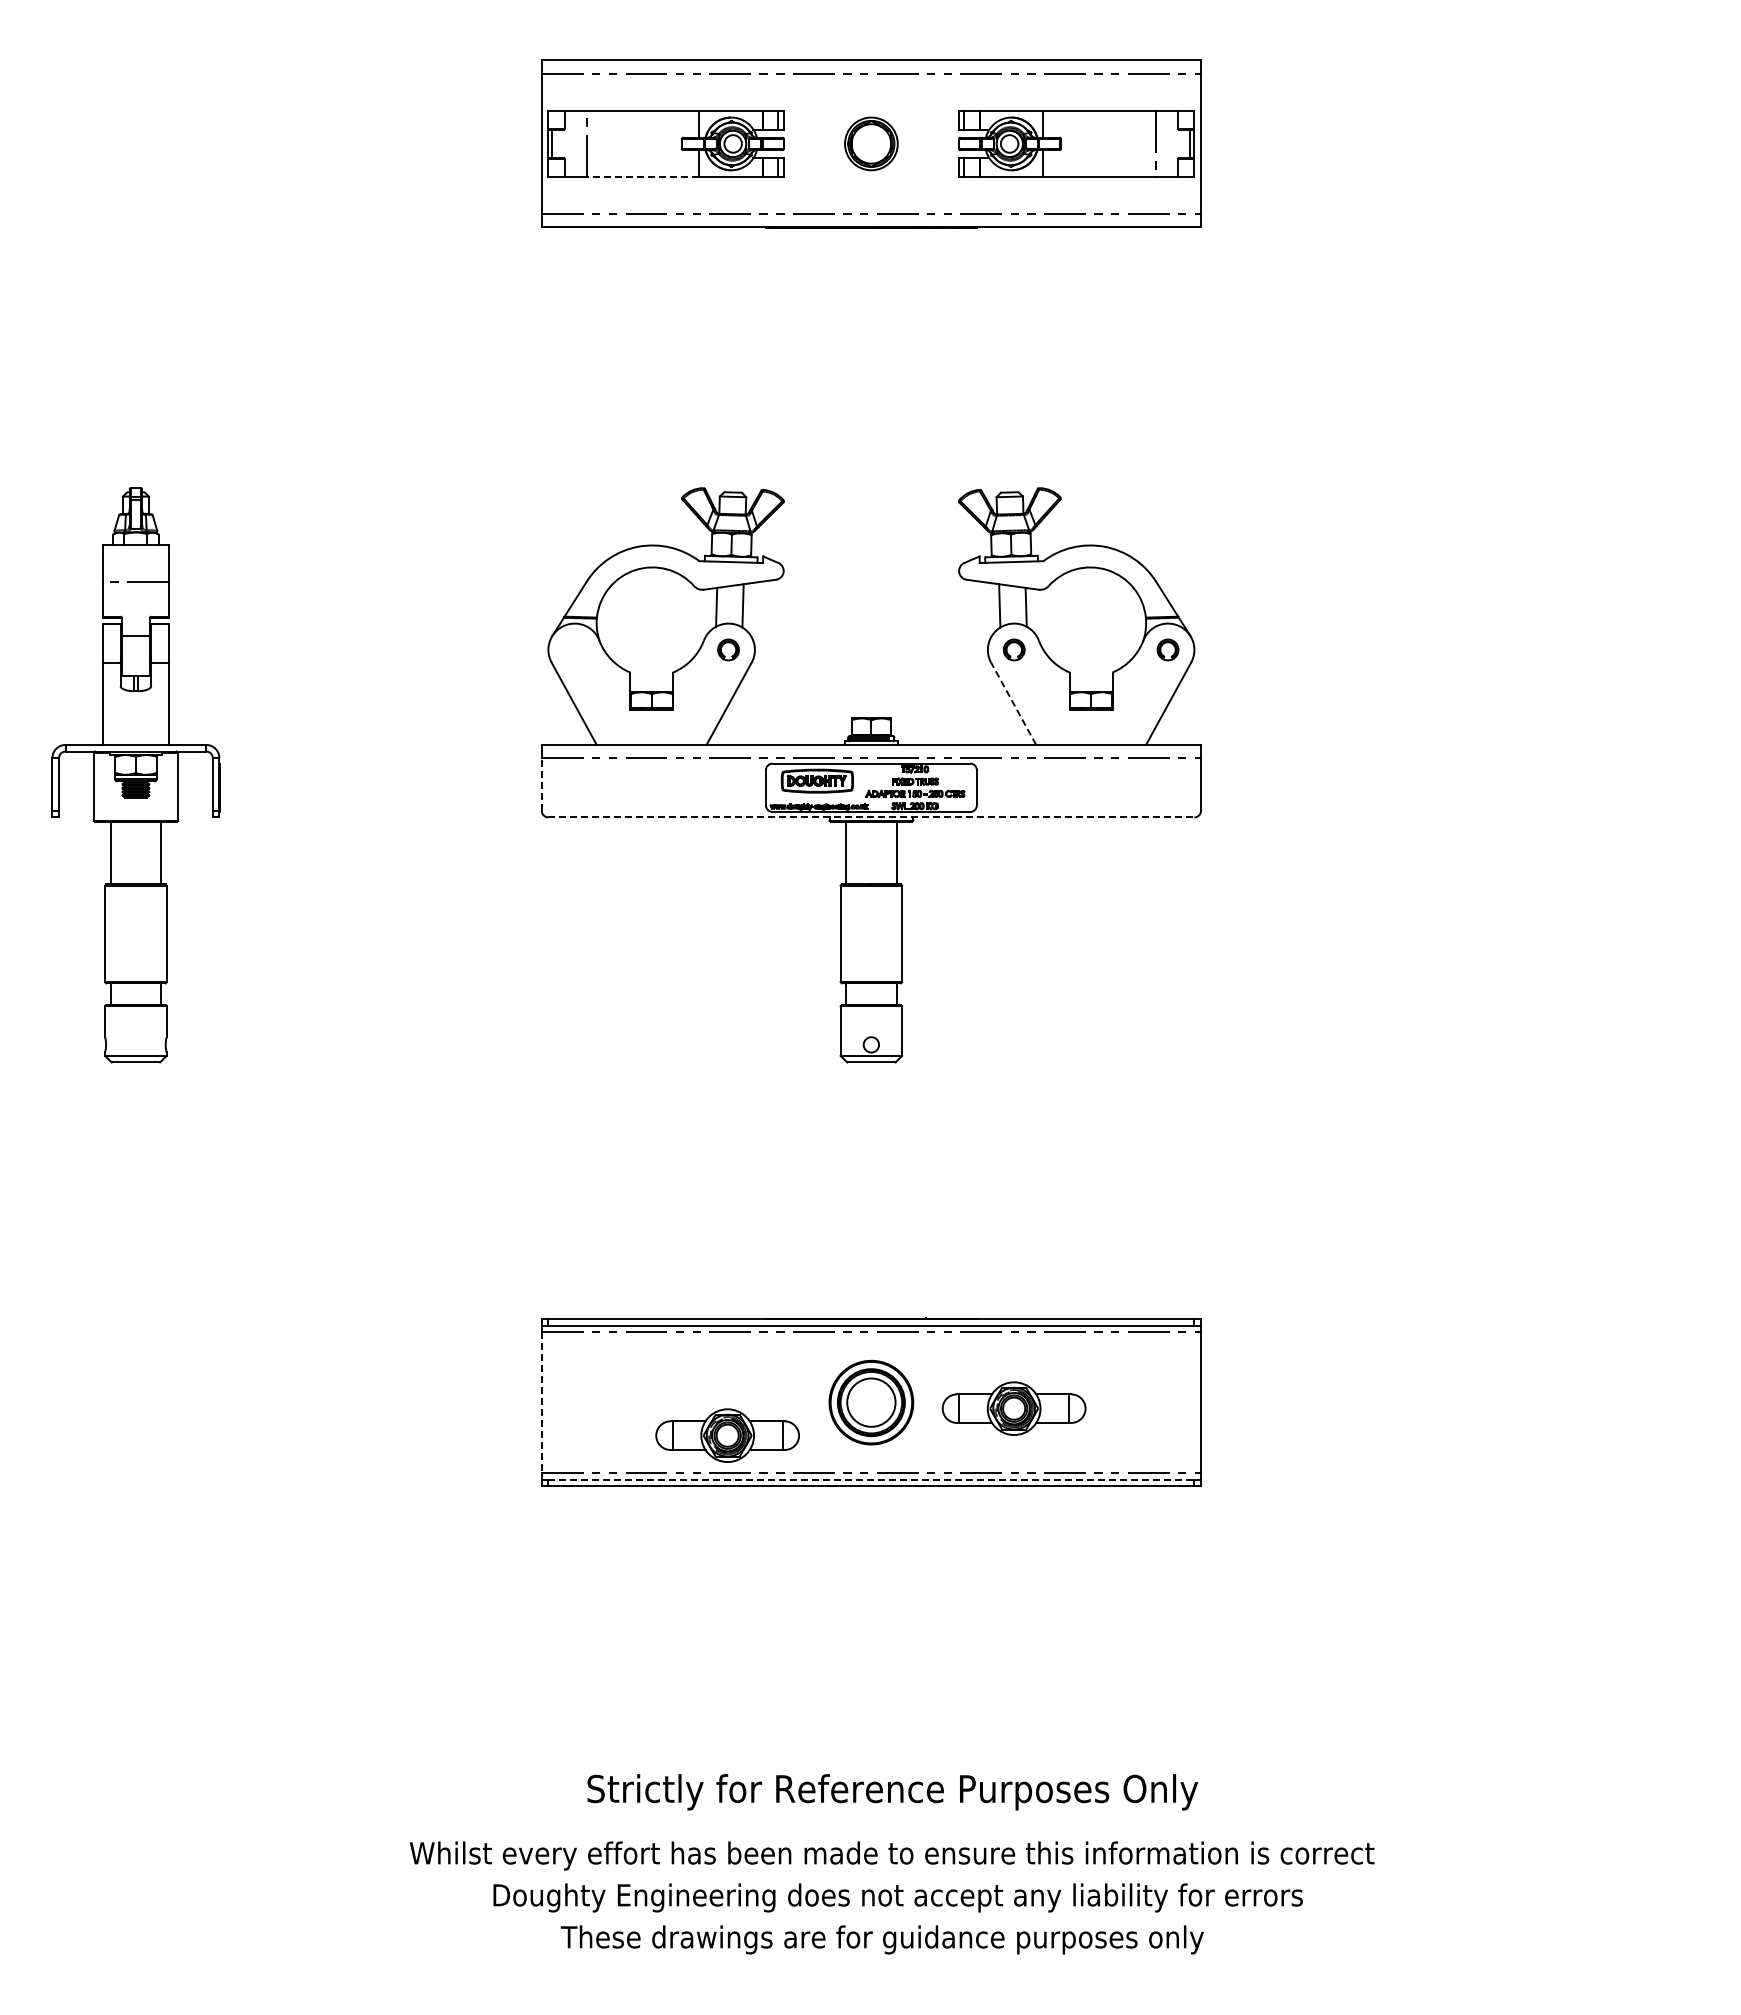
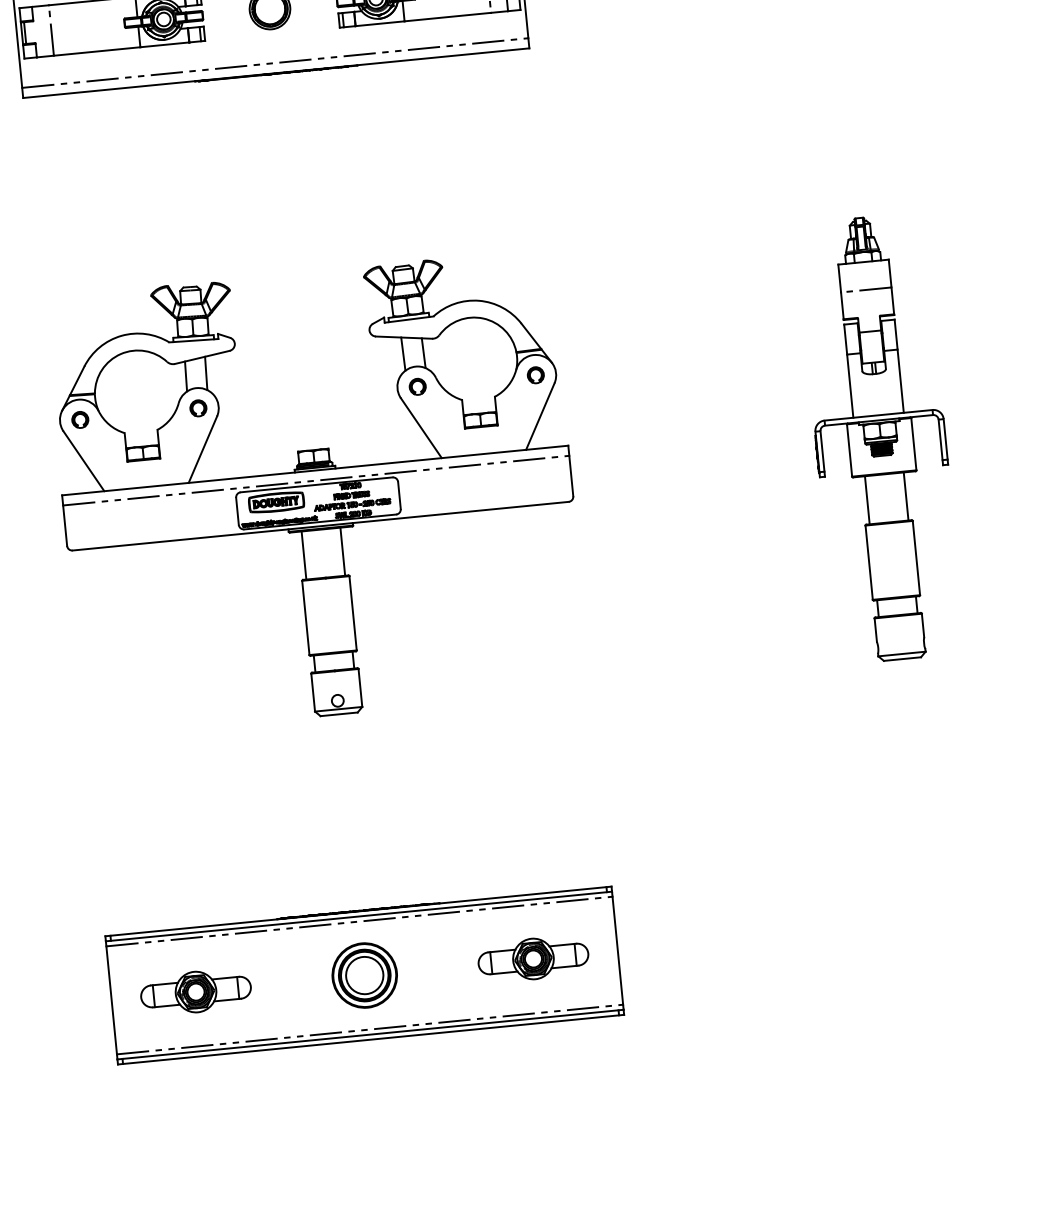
line: (642, 176) -> (96, 51), dashed -> solid
part: (574, 649) -> (80, 419), added
line: (1013, 703) -> (421, 428), dashed -> solid
part: (1604, 775) -> (880, 438), added
line: (541, 783) -> (64, 524), dashed -> solid
line: (871, 817) -> (320, 526), dashed -> solid
line: (541, 1403) -> (111, 1001), dashed -> solid
part: (1013, 1408) -> (532, 958), moved
part: (727, 1435) -> (195, 991), moved
line: (871, 1479) -> (370, 1034), dashed -> solid

